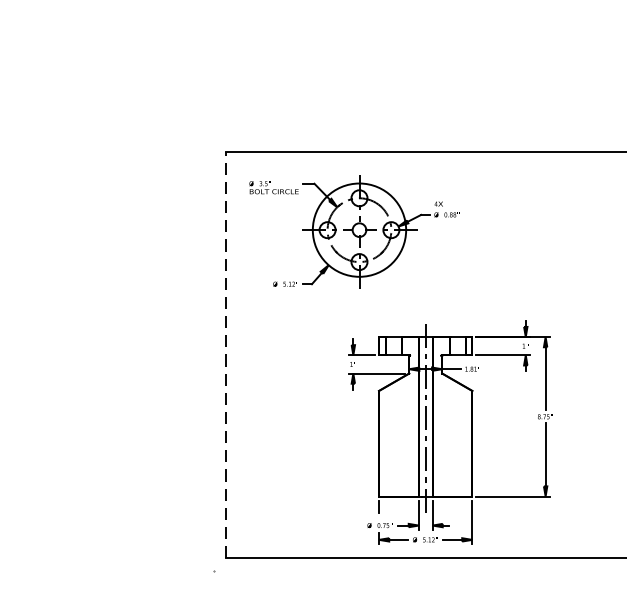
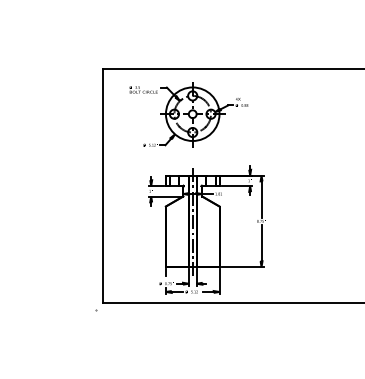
part: (352, 230) -> (188, 114), moved
line: (226, 354) -> (103, 185), dashed -> solid
part: (449, 431) -> (206, 229), moved

